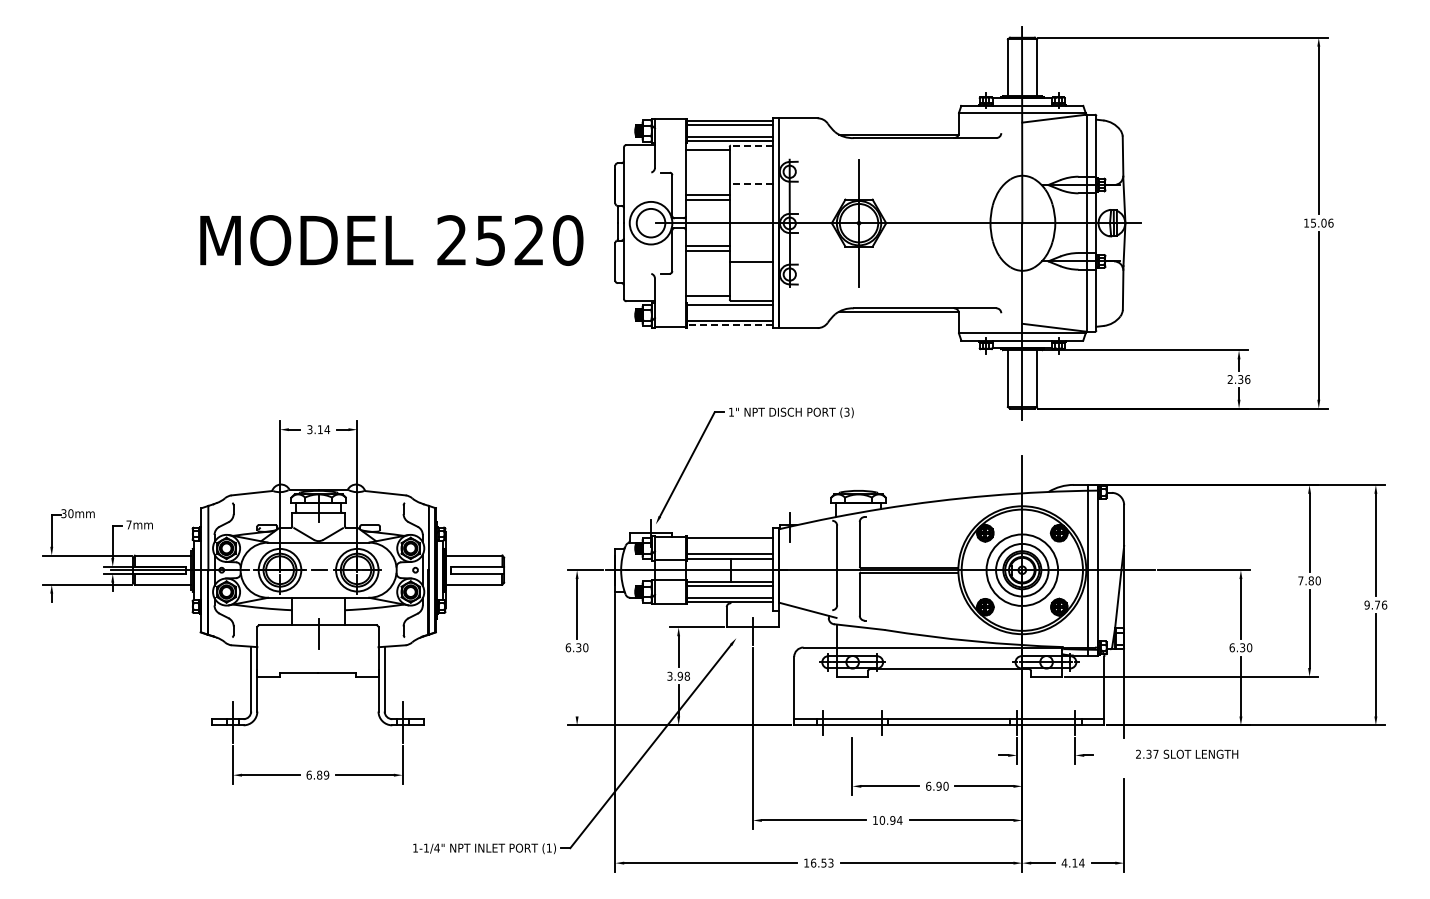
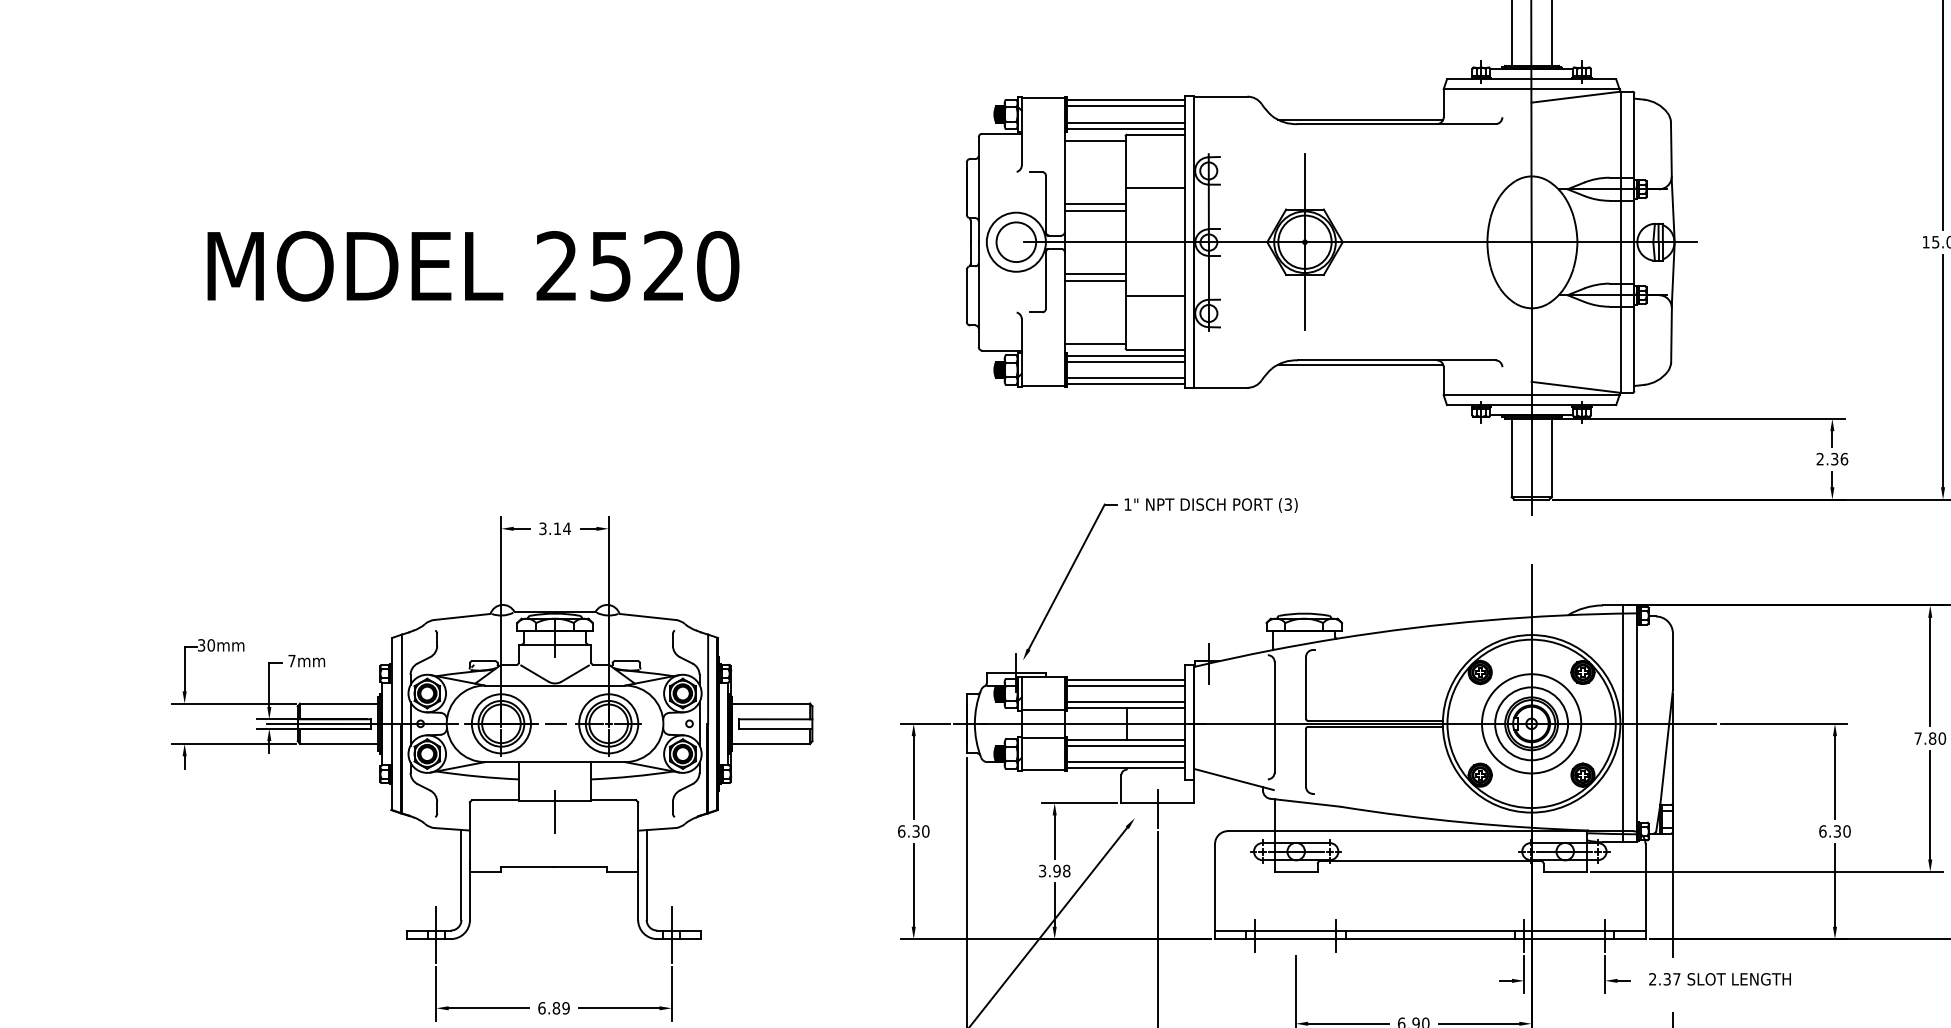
line: (751, 145) -> (1155, 134), dashed -> solid
line: (751, 184) -> (1155, 188), dashed -> solid
text: (391, 240) -> (472, 266), moved
line: (729, 309) -> (1125, 362), added
line: (730, 325) -> (1126, 384), dashed -> solid
line: (729, 542) -> (1125, 685), added
line: (577, 686) -> (914, 885), added
text: (1187, 753) -> (1720, 978), moved

